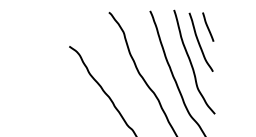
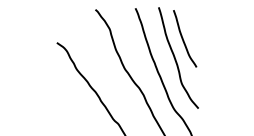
line: (207, 26) -> (191, 23), removed

